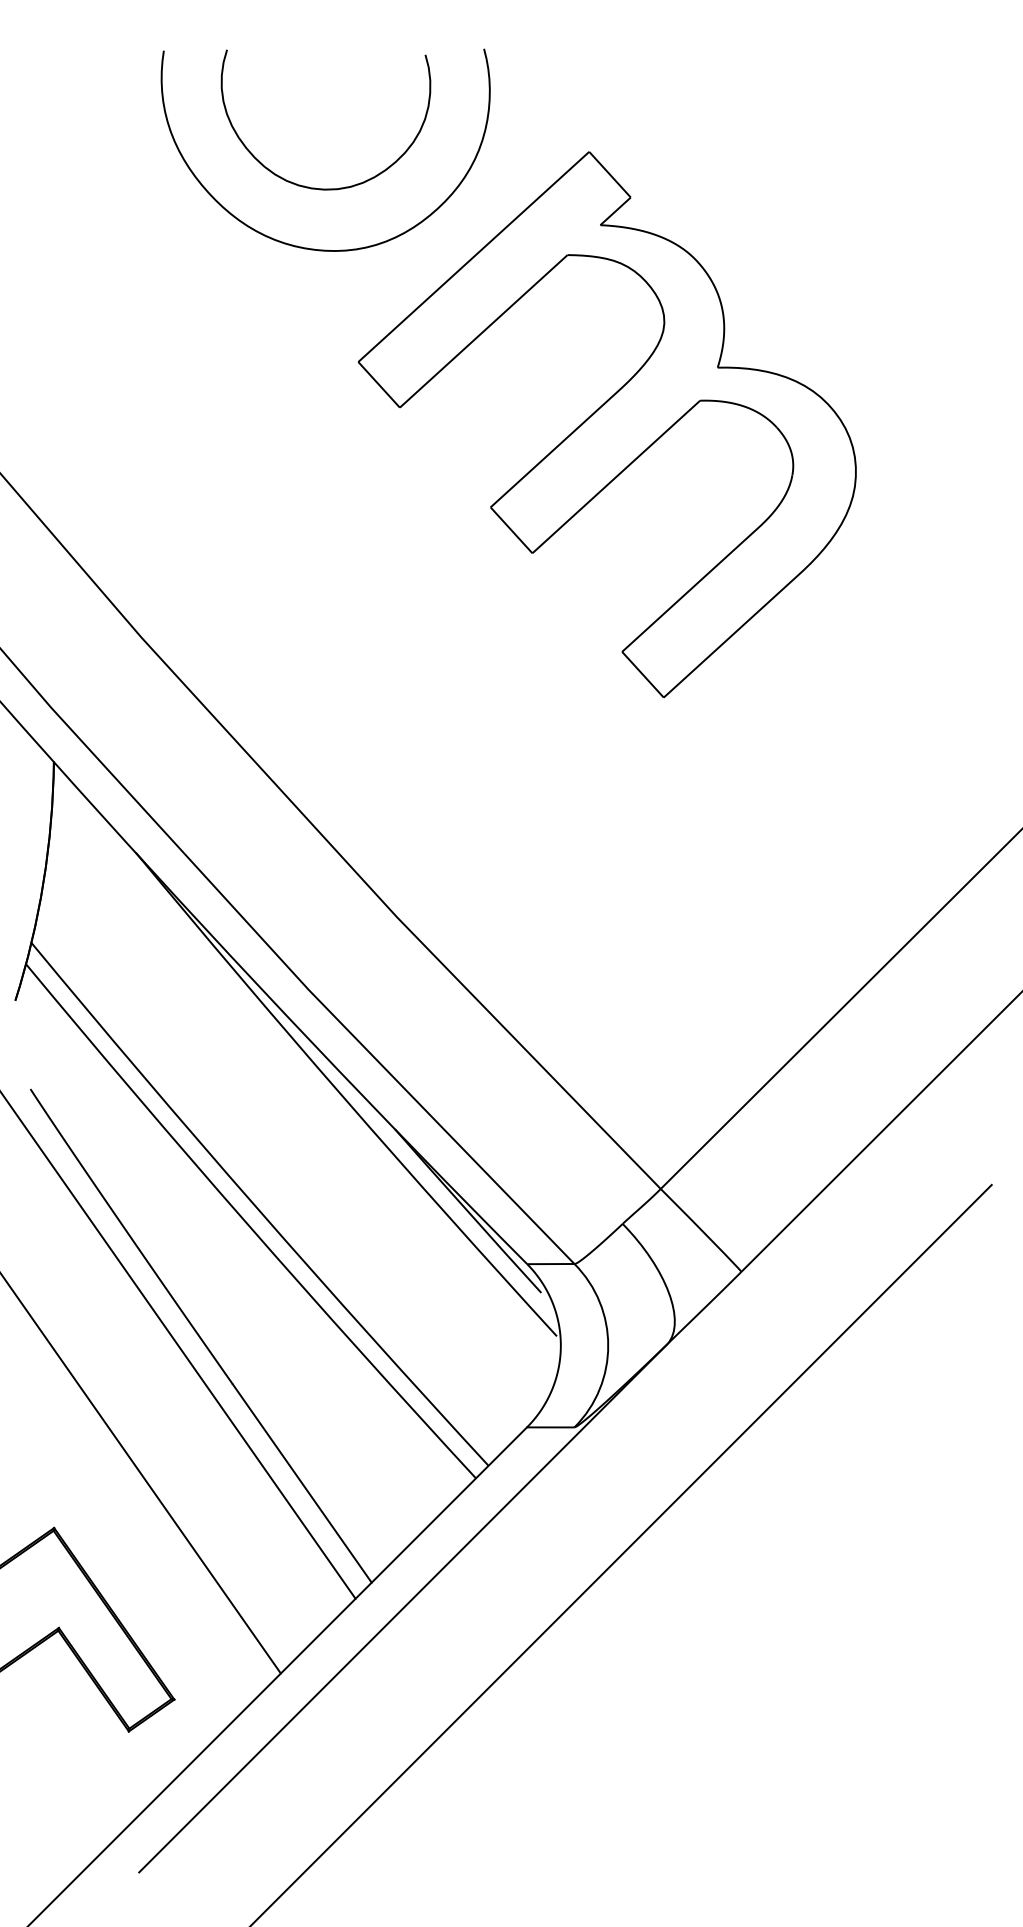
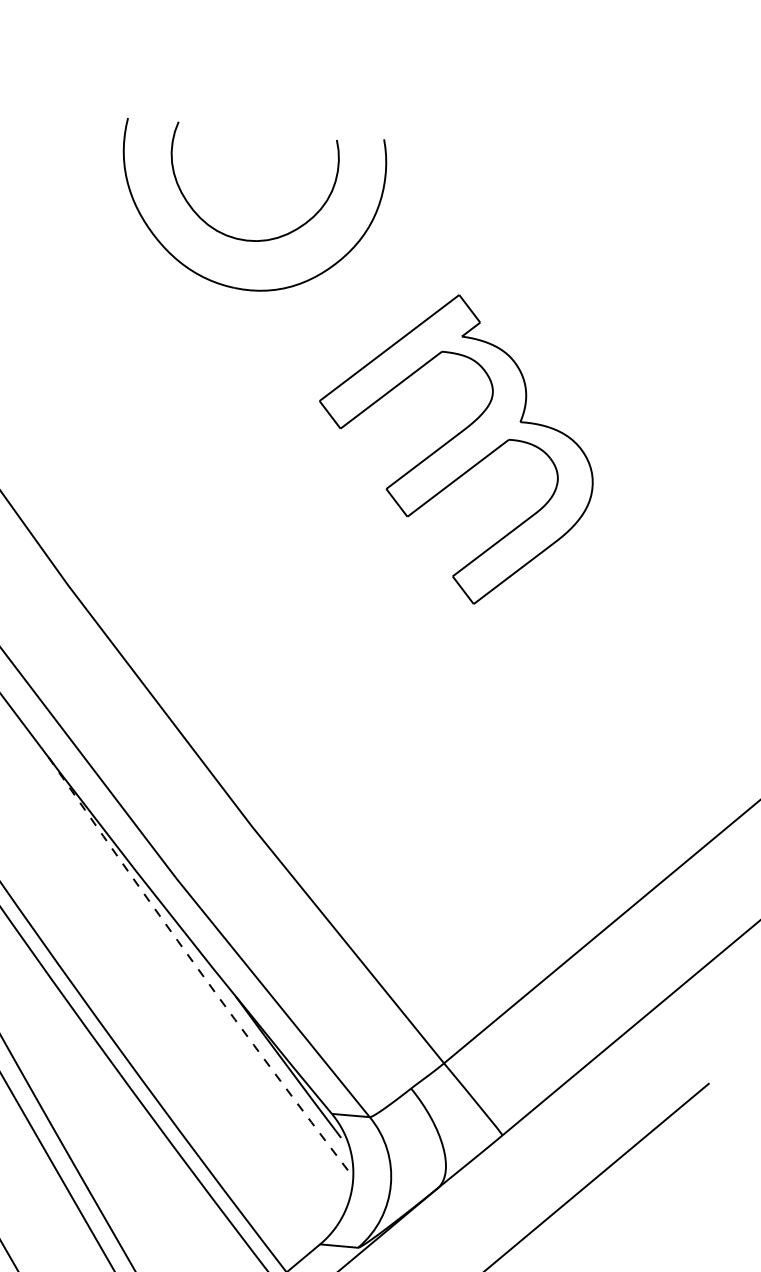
part: (606, 424) -> (455, 448), size x0.7
arc: (343, 1097) -> (196, 967), solid -> dashed

